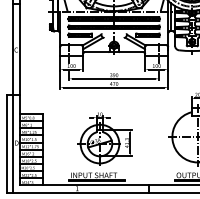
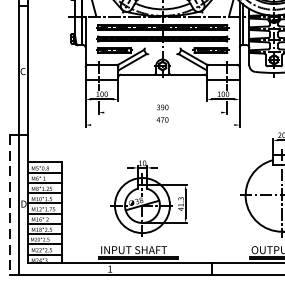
line: (114, 78) -> (163, 112), removed
line: (113, 87) -> (161, 124), removed
line: (7, 144) -> (10, 206), solid -> dashed

